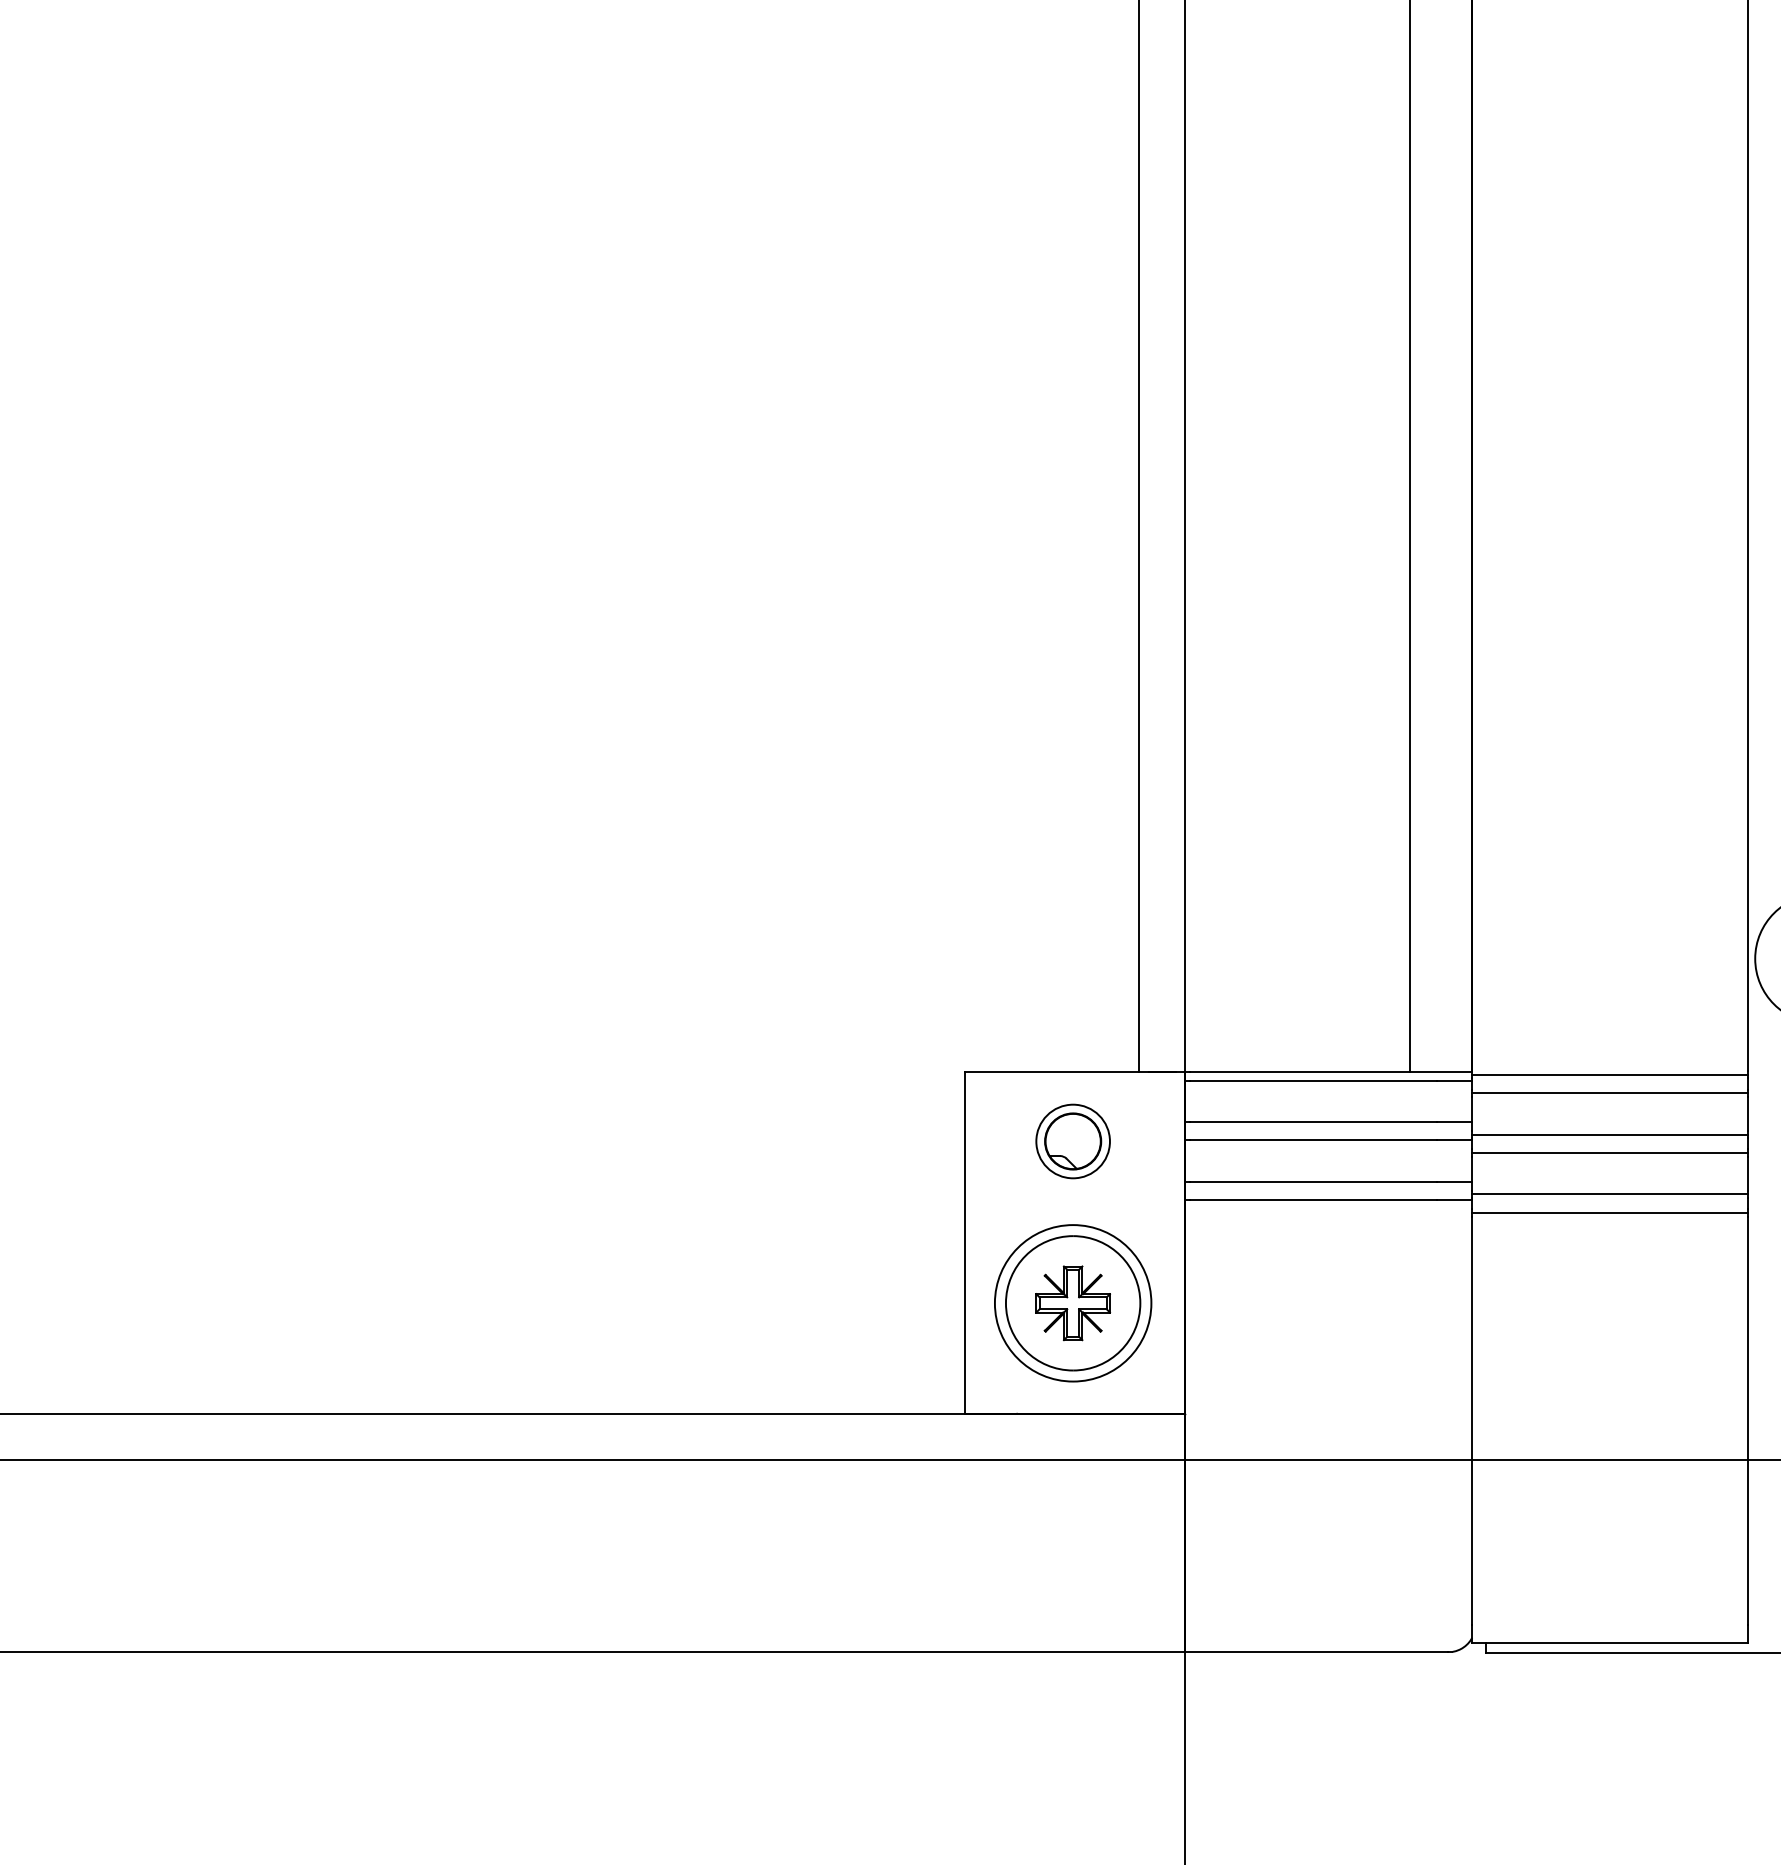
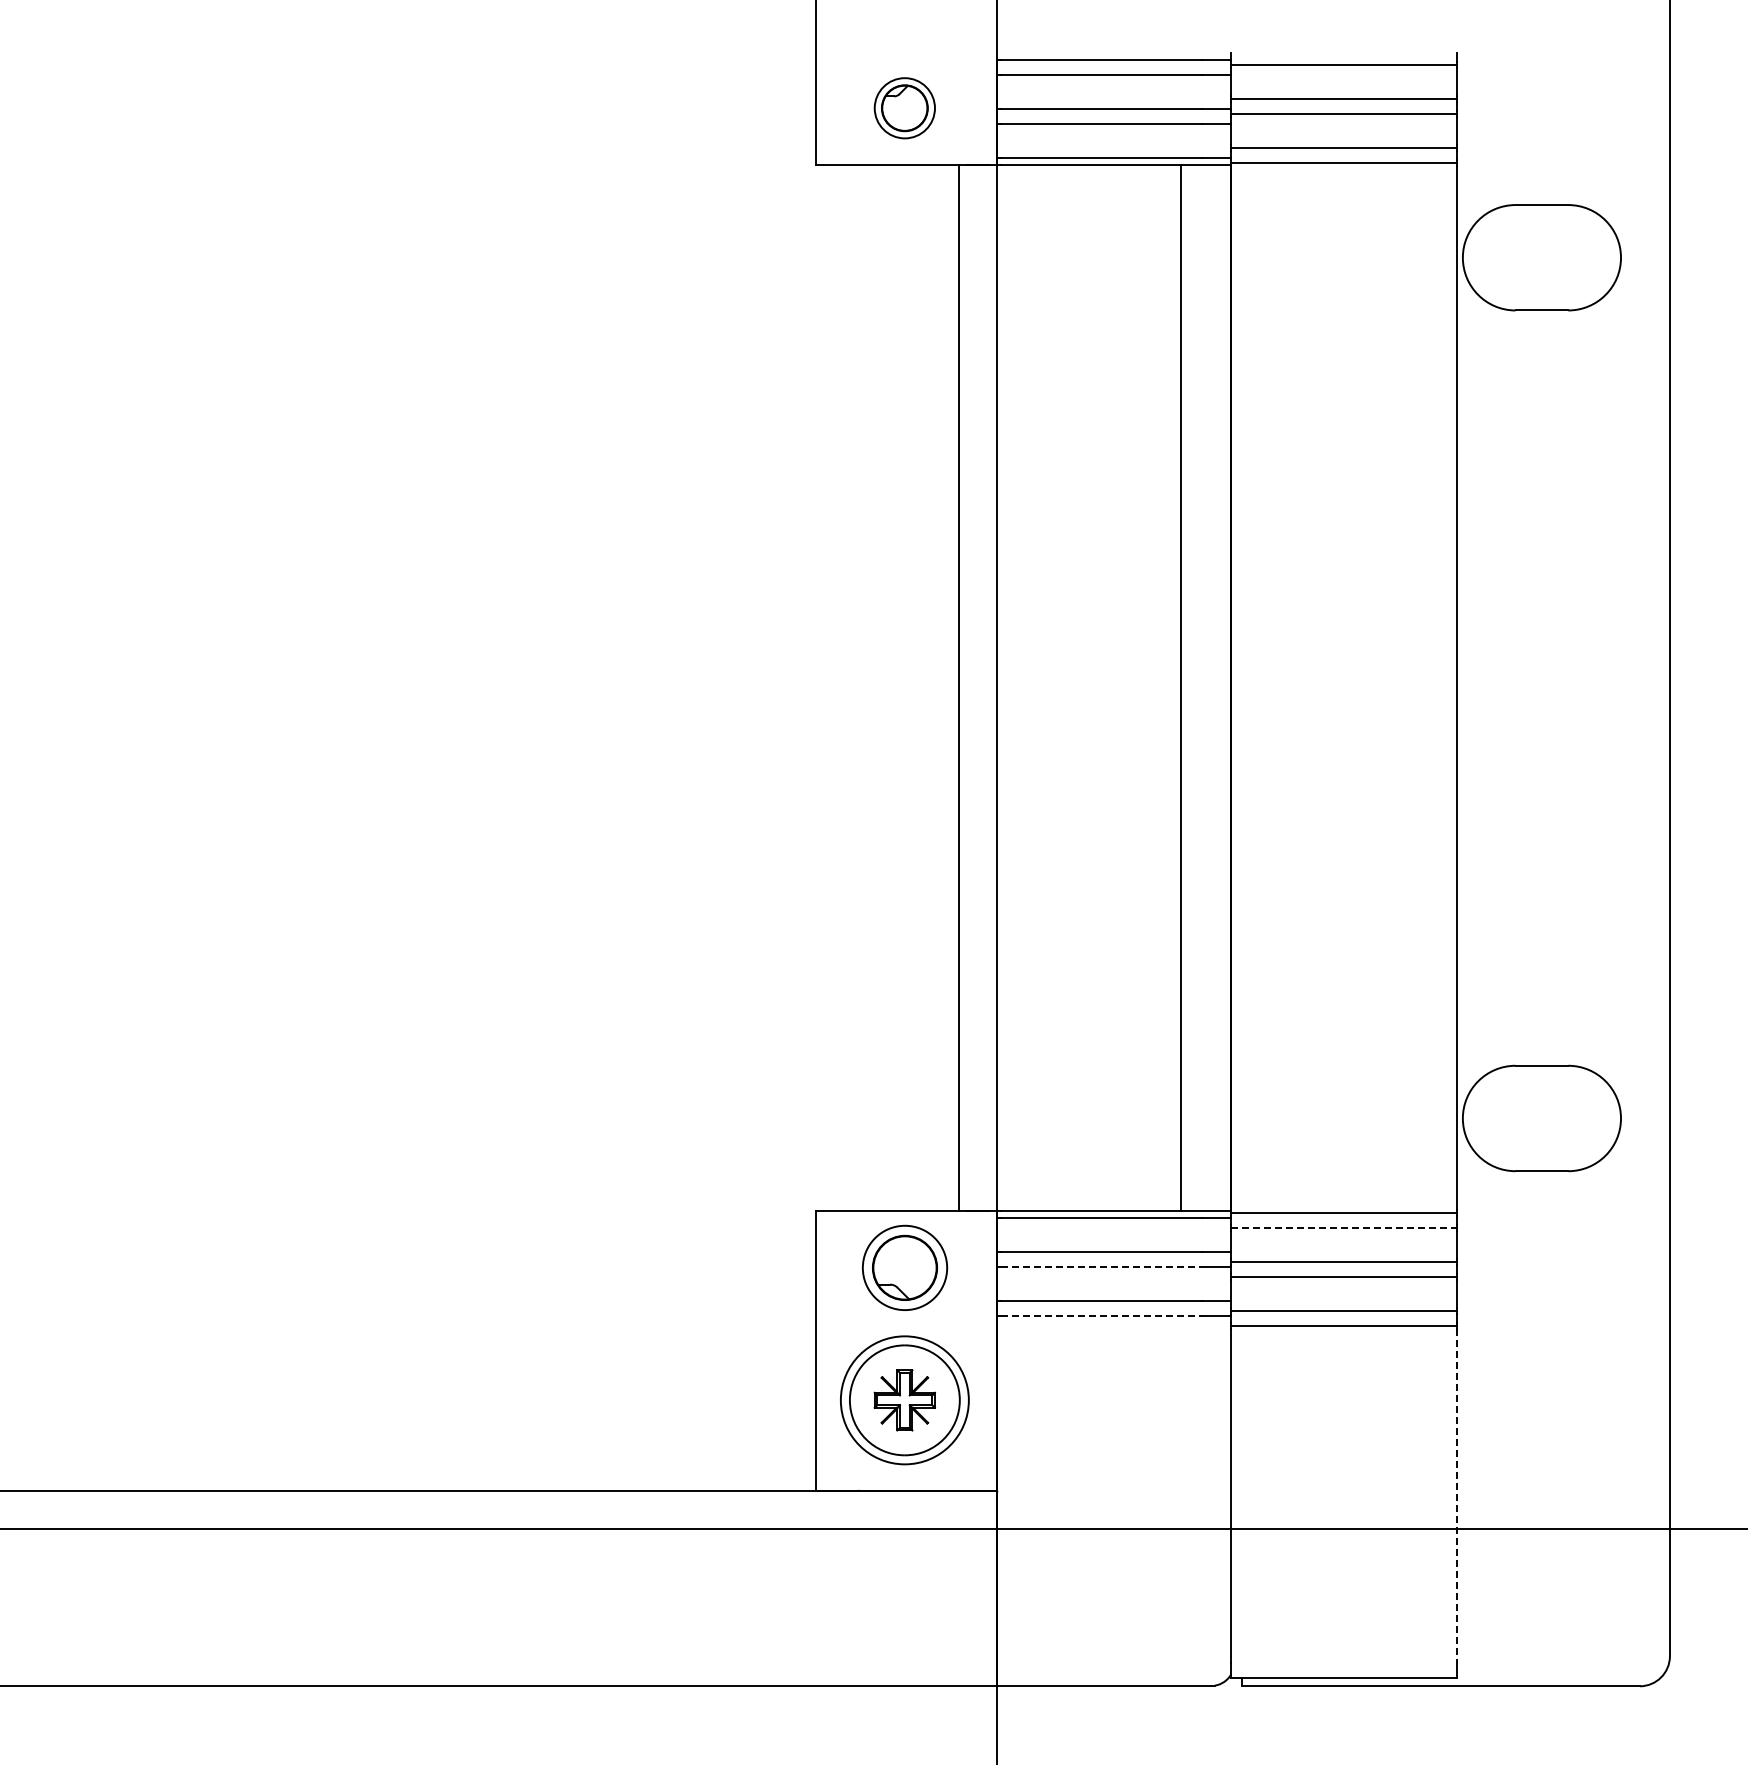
line: (1610, 1093) -> (1344, 1228), solid -> dashed
part: (1072, 1140) -> (904, 1267), size x1.4
line: (1313, 1140) -> (1101, 1267), solid -> dashed
line: (1313, 1200) -> (1101, 1316), solid -> dashed
line: (1748, 1420) -> (1457, 1496), solid -> dashed

